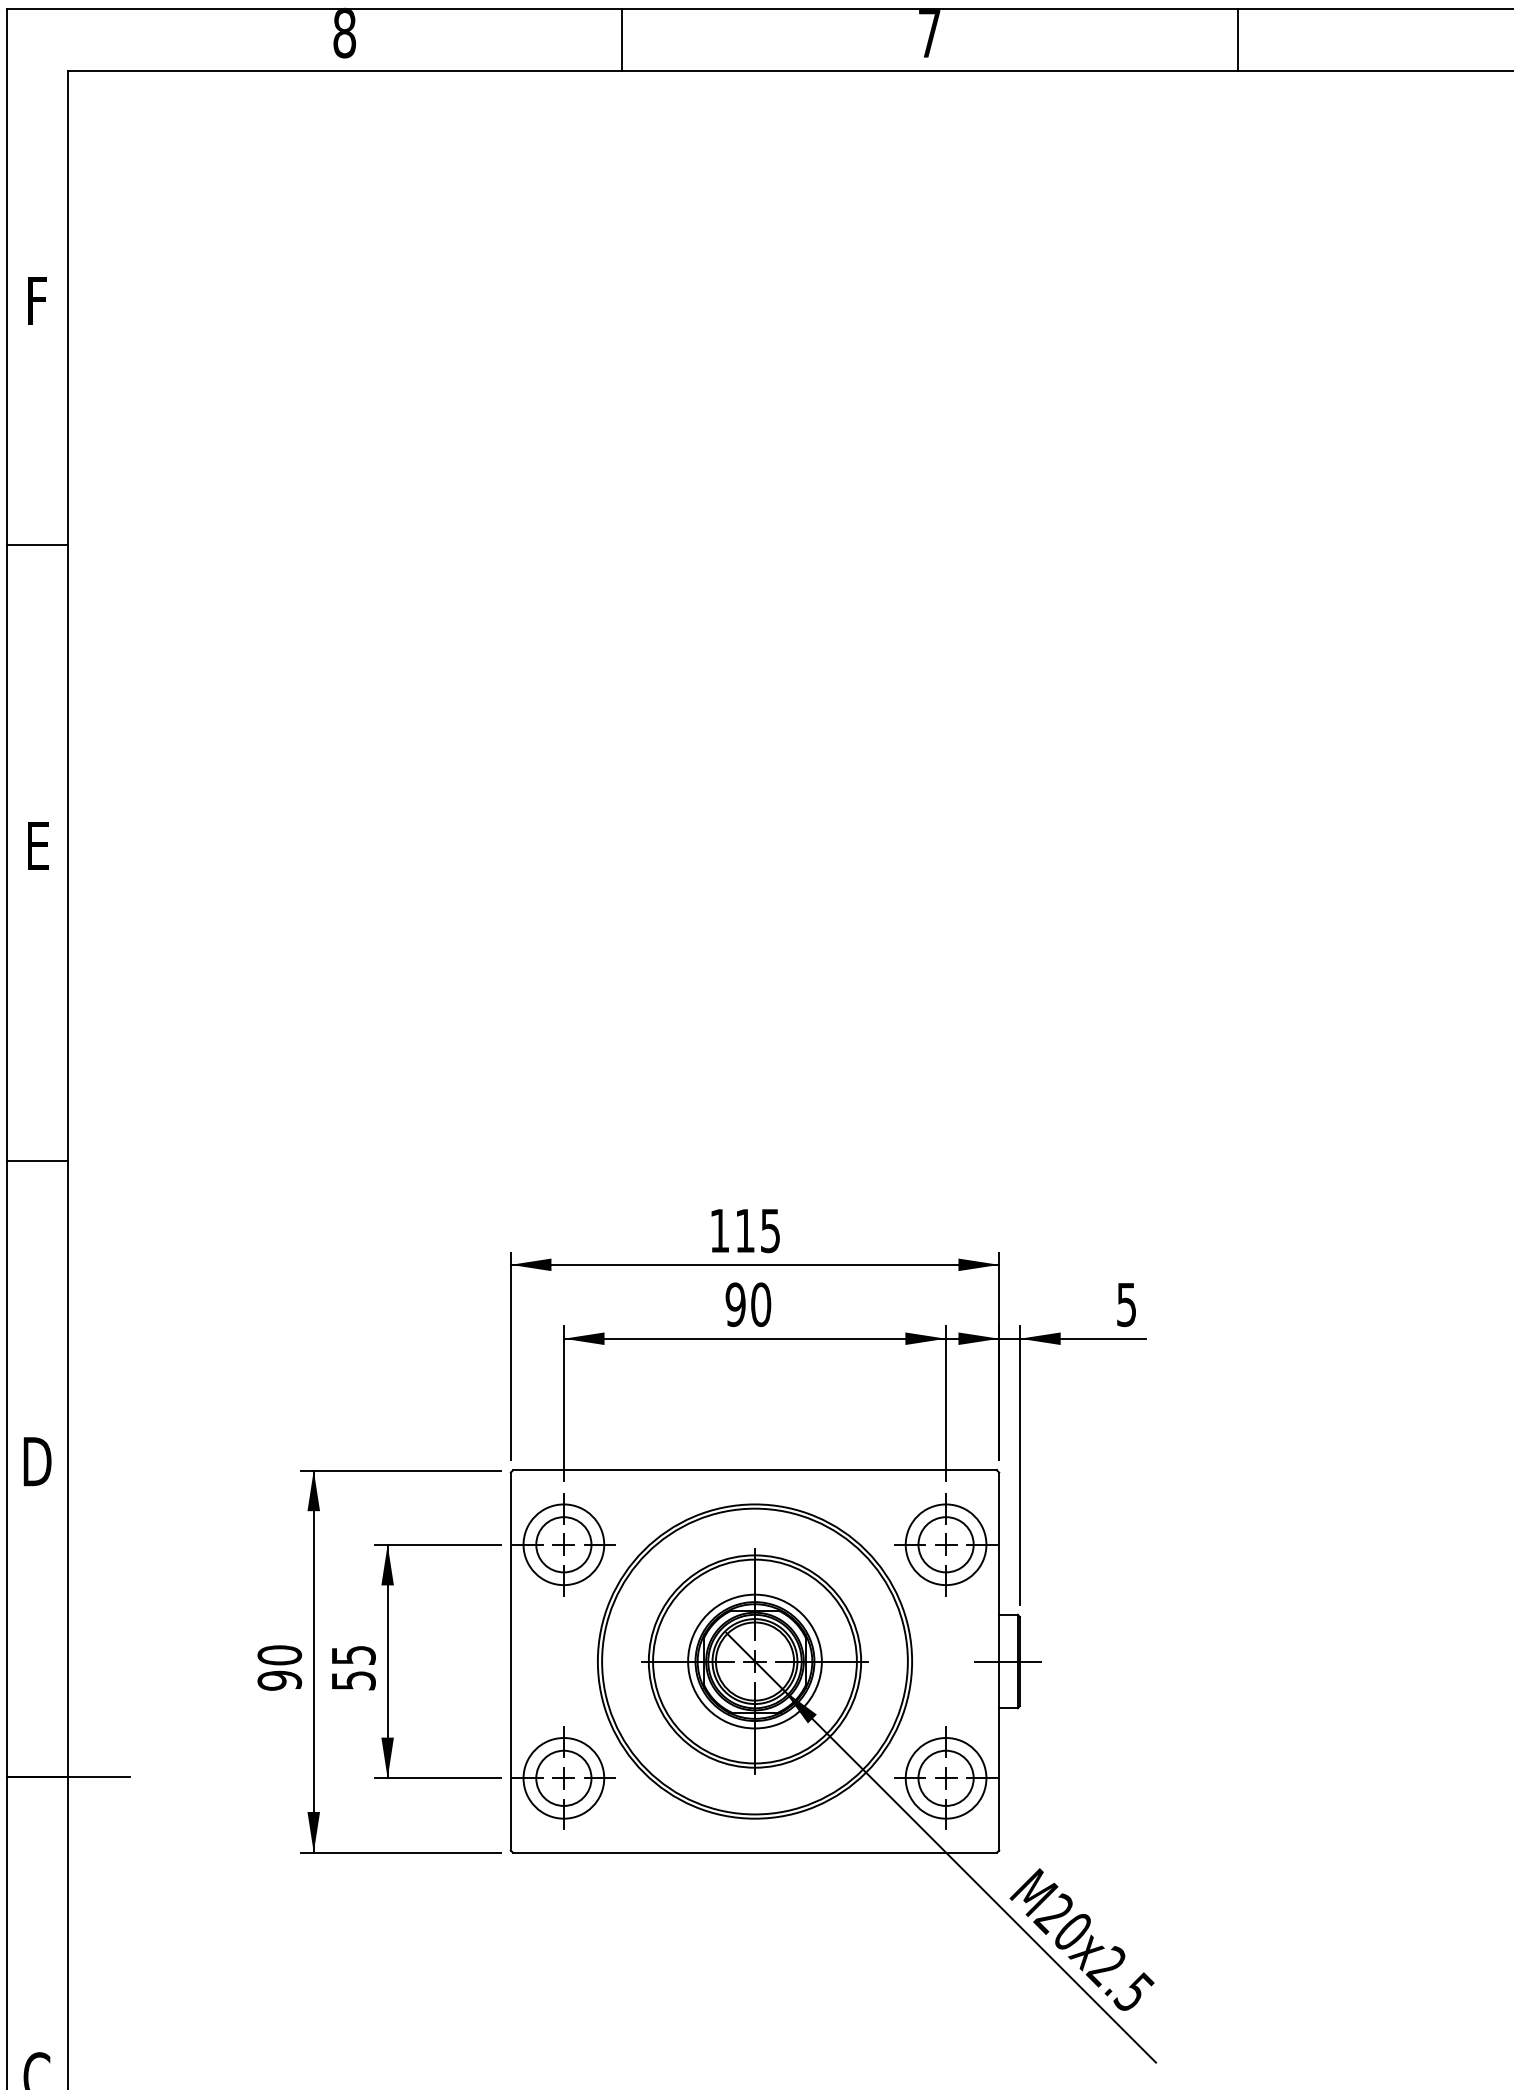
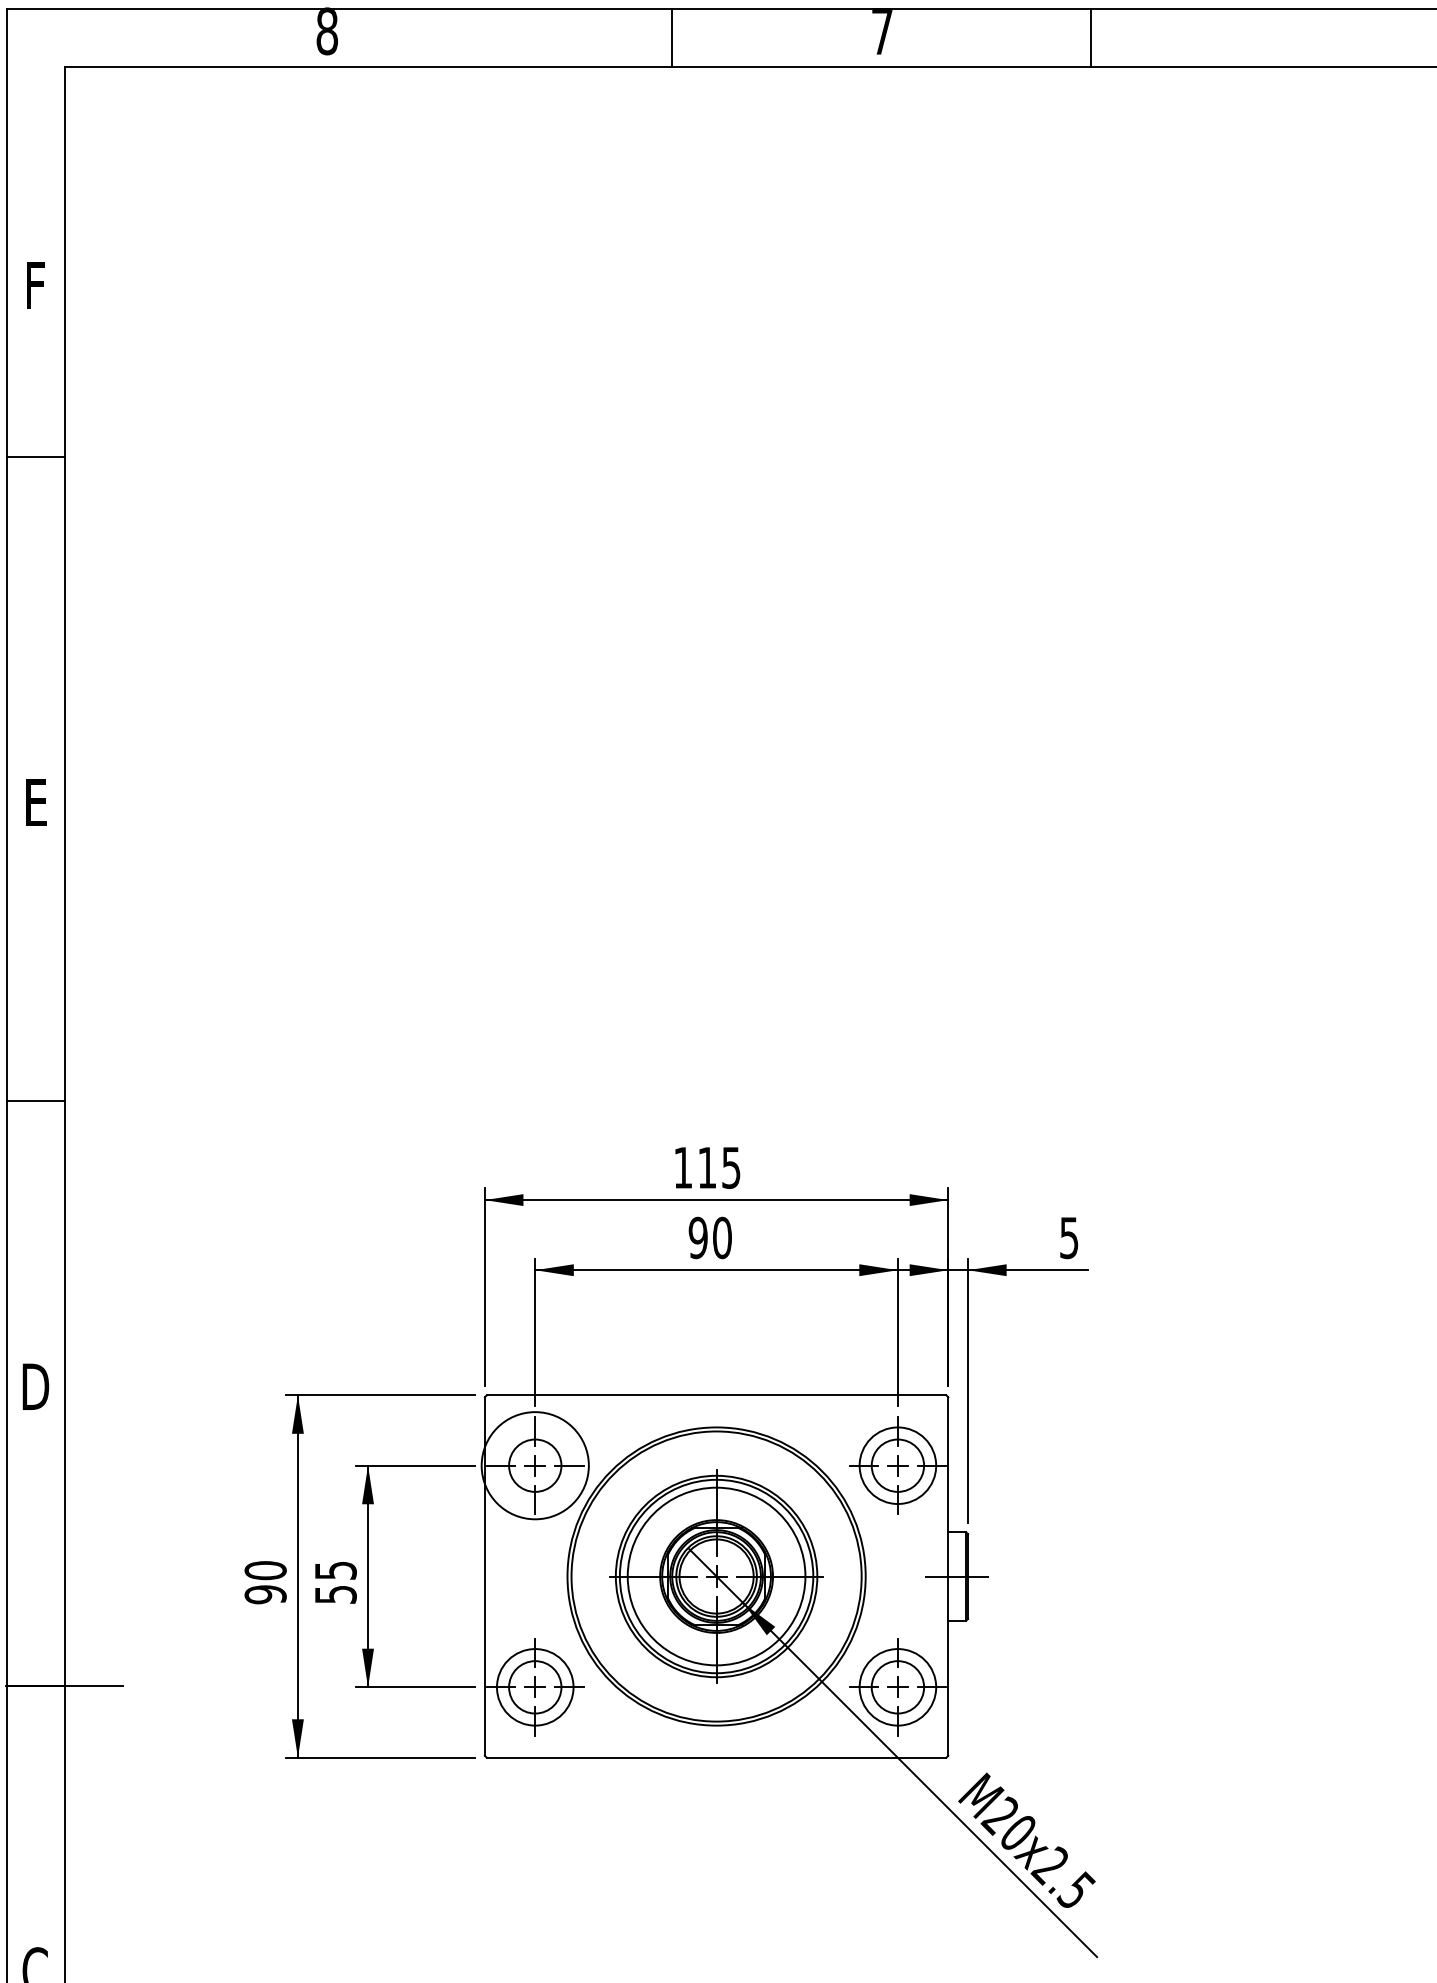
line: (622, 39) -> (671, 37), moved
line: (1238, 39) -> (1091, 37), moved
line: (37, 545) -> (35, 457), moved
circle: (563, 1544) -> (534, 1465), size x1.4
circle: (754, 1661) -> (716, 1576), size x1.4

